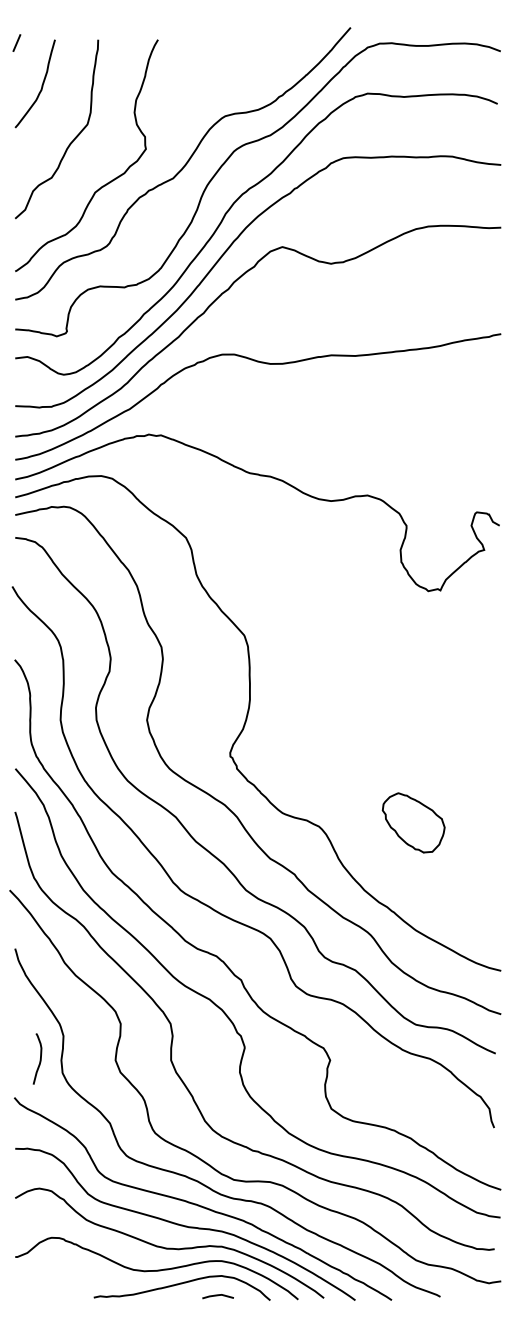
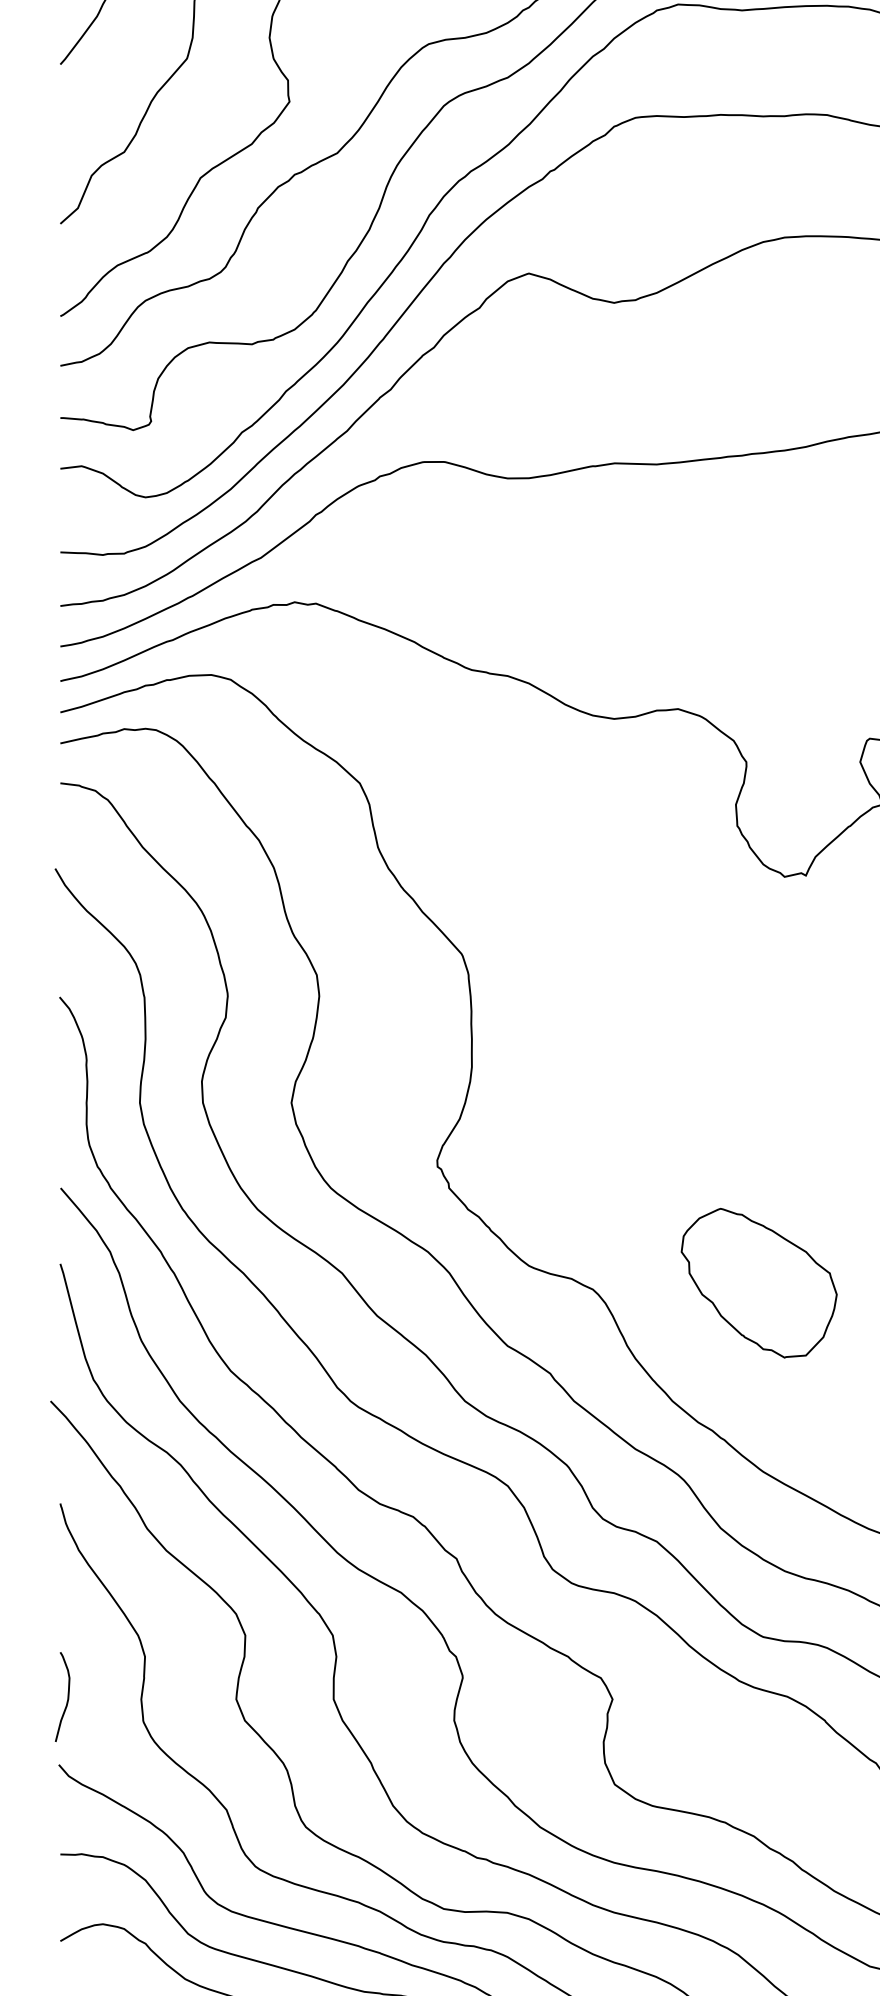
part: (413, 822) -> (758, 1282), size x1.43
curve: (39, 1059) -> (66, 1697), moved

